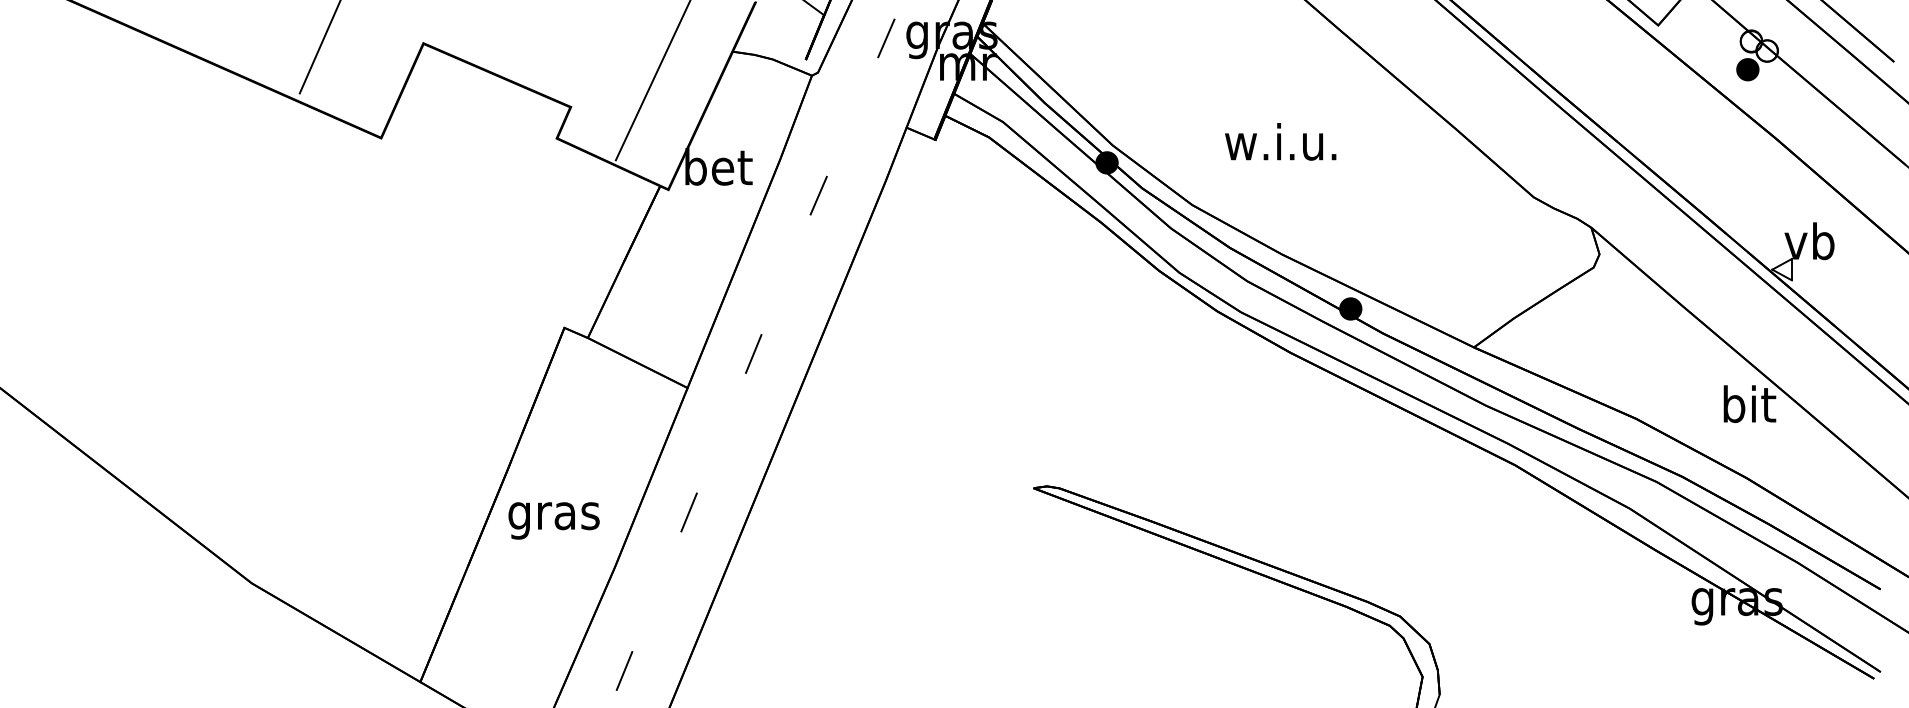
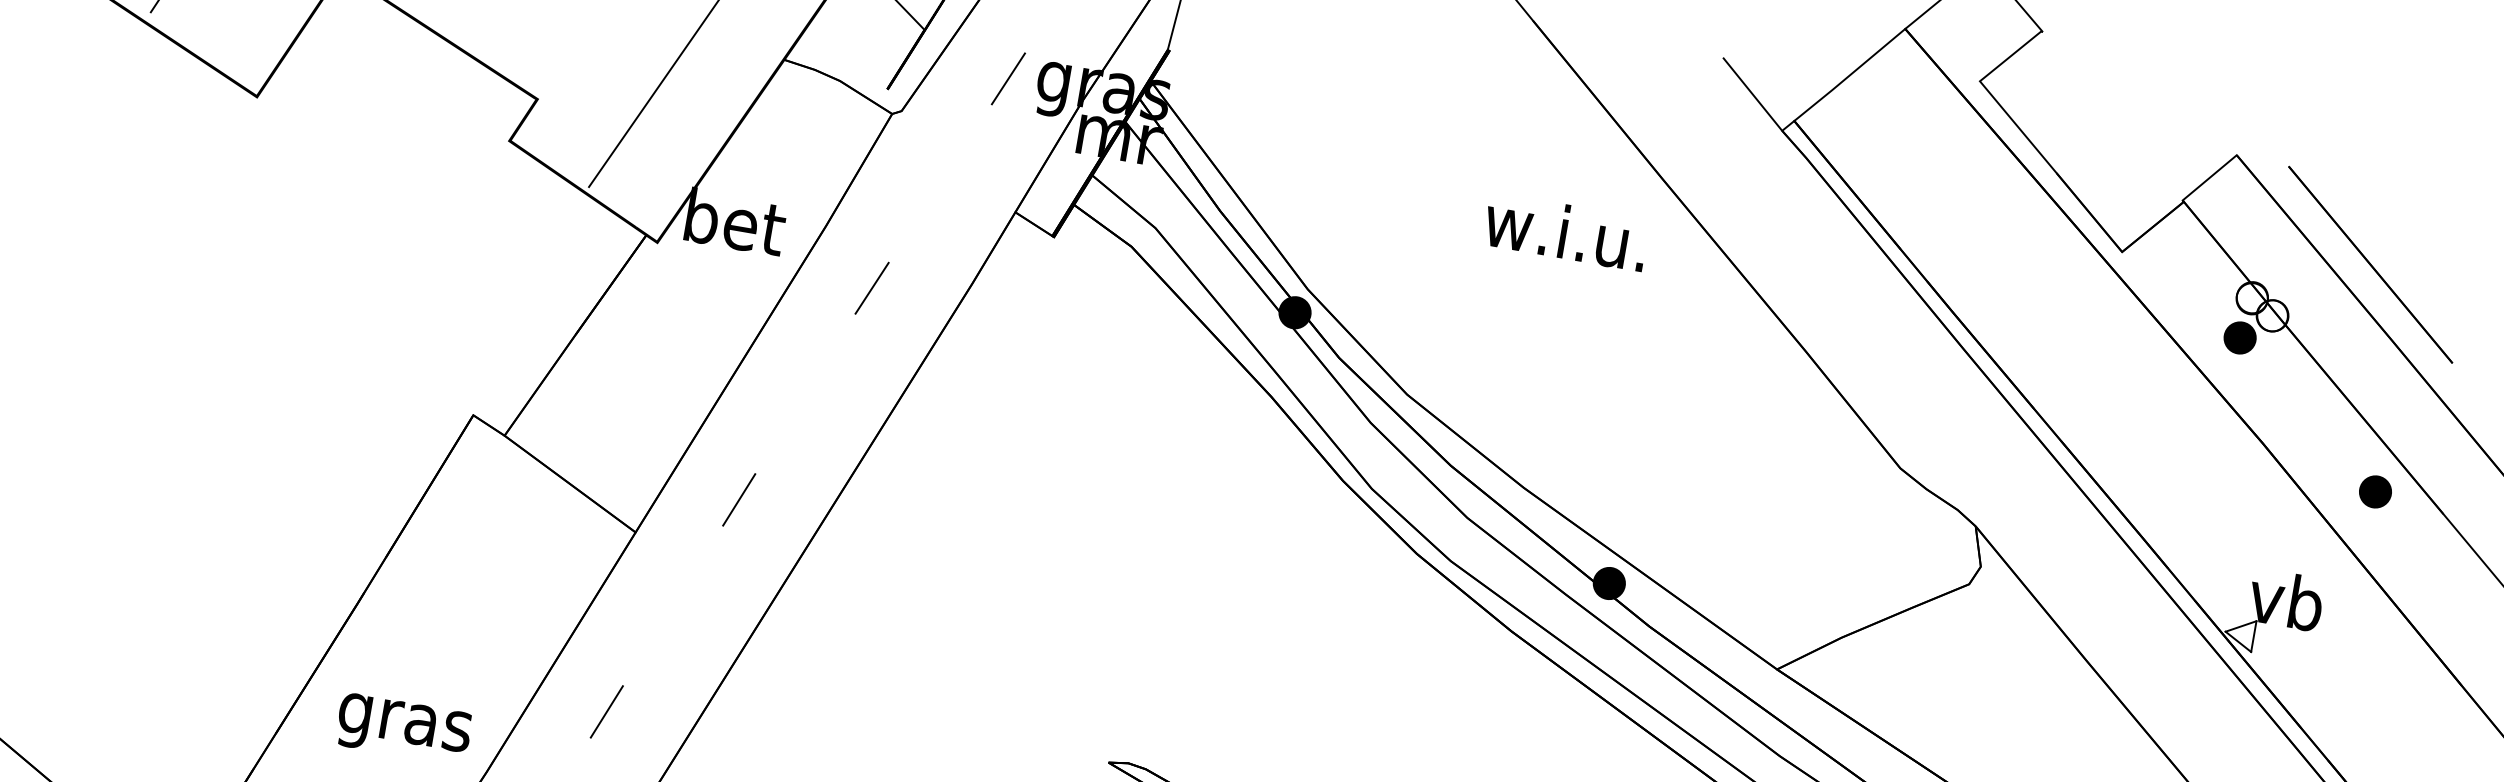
text: (1280, 141) -> (1566, 231), moved
part: (1856, 157) -> (2374, 491), added
text: (553, 520) -> (403, 728), moved

